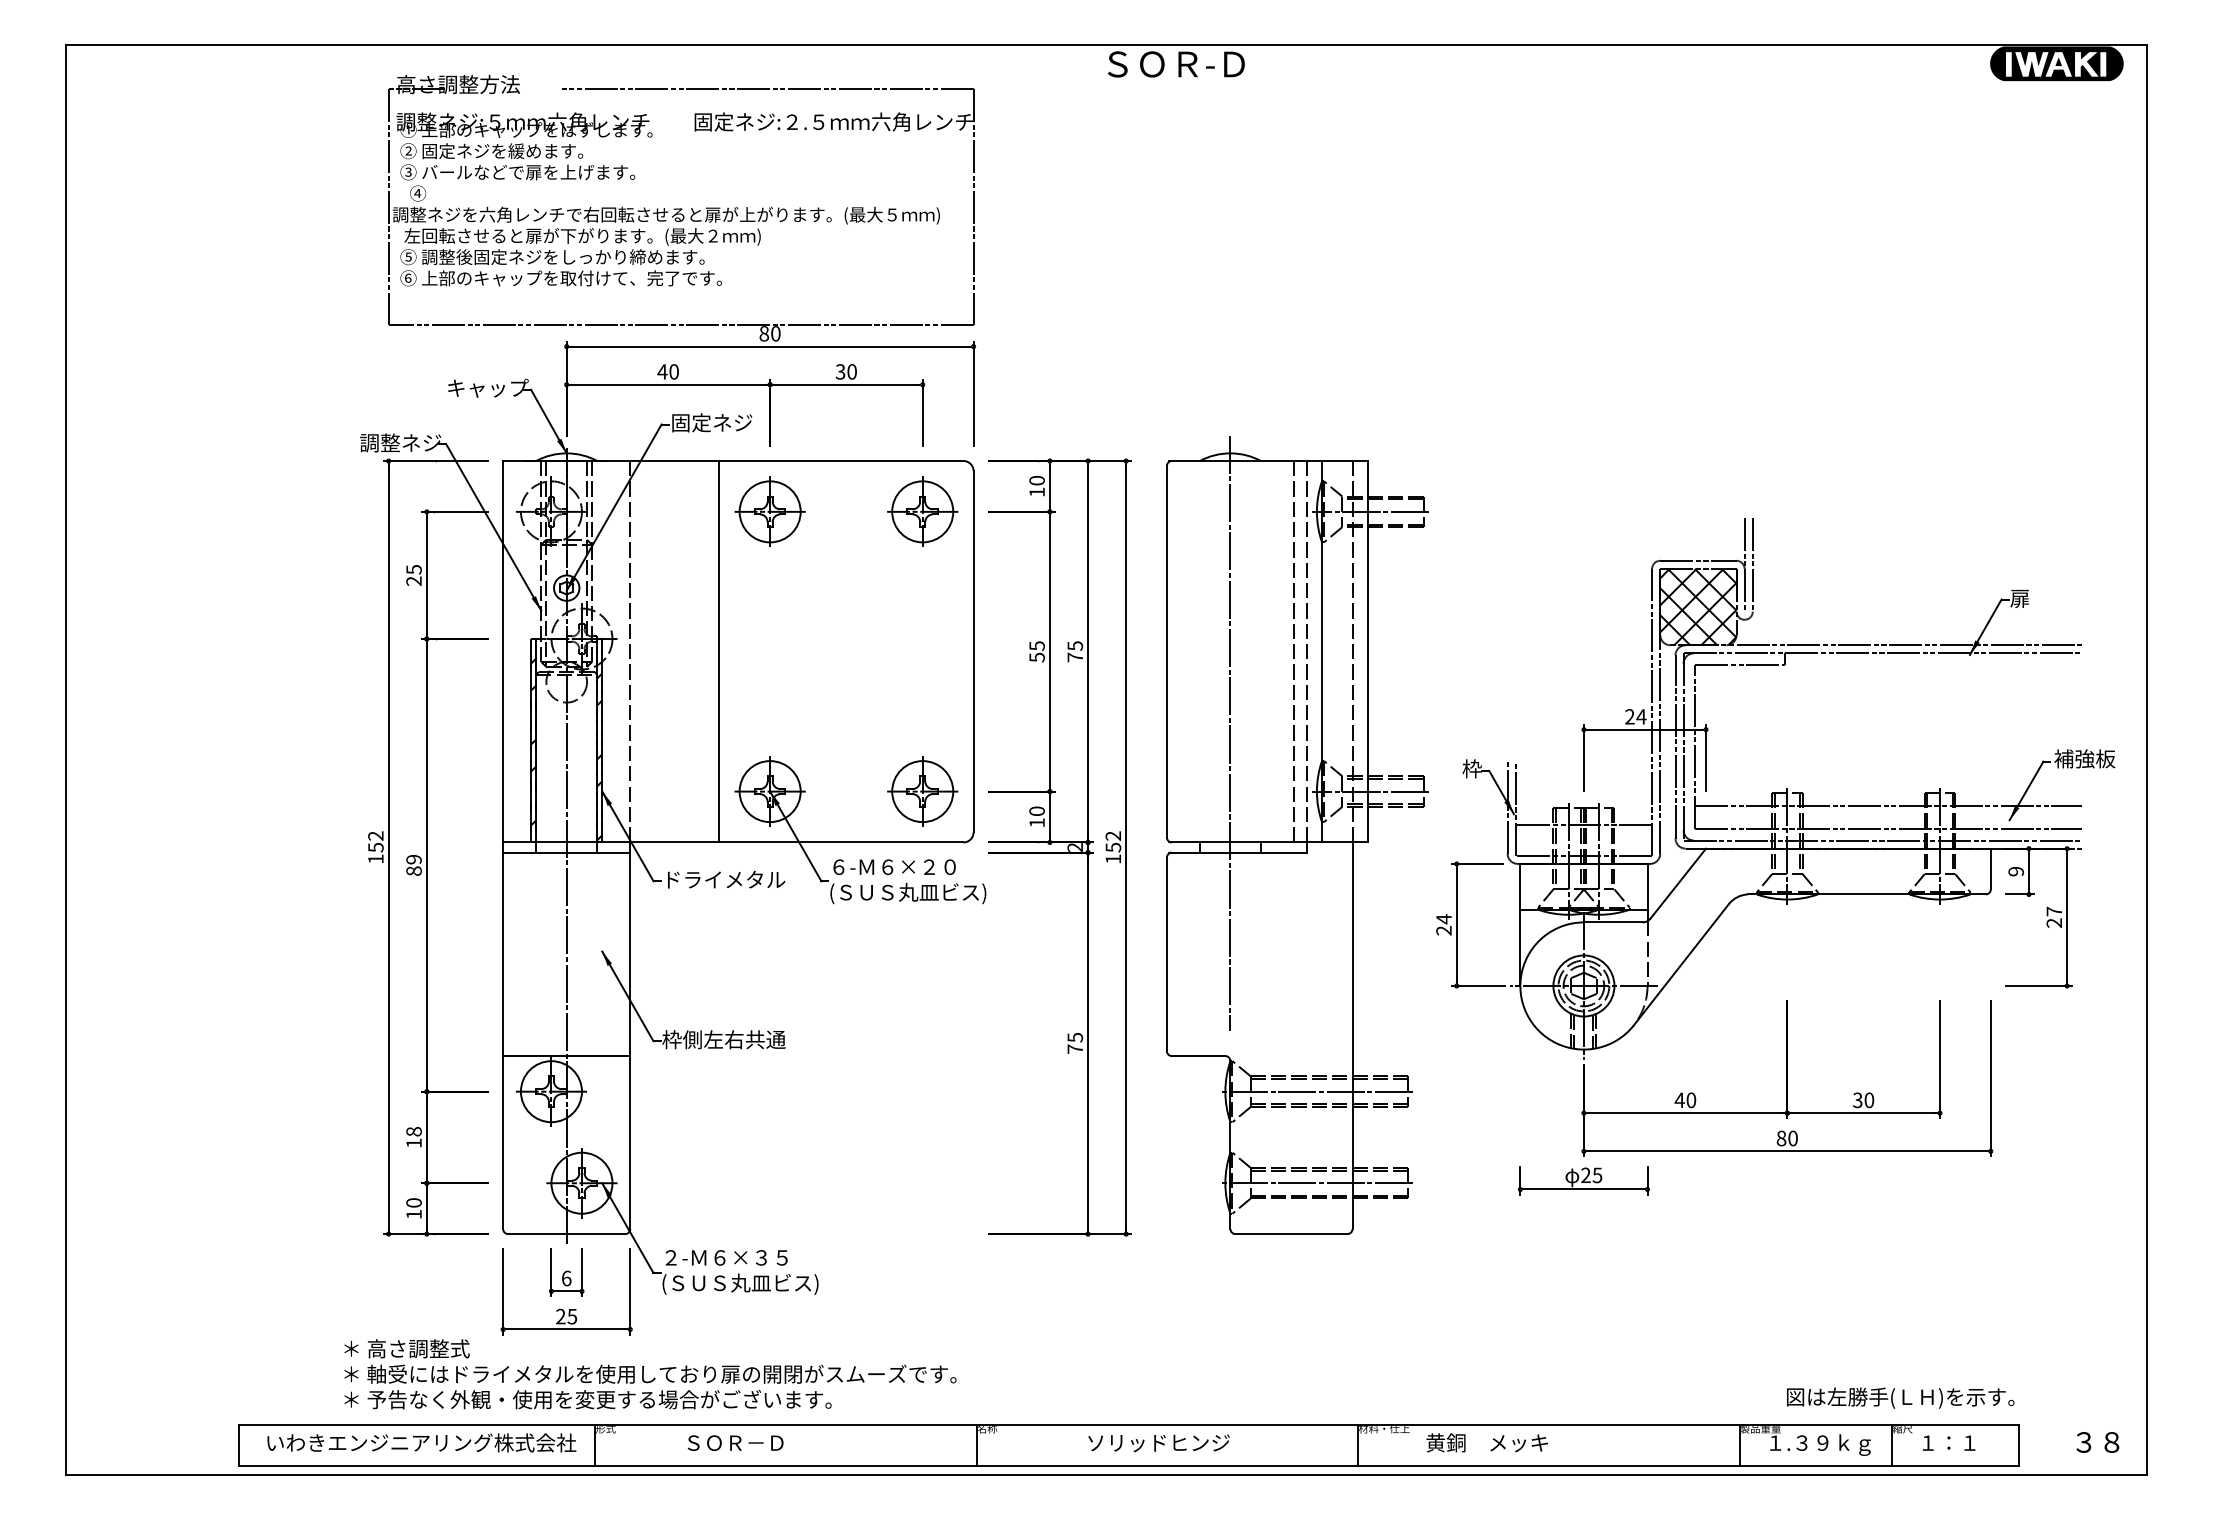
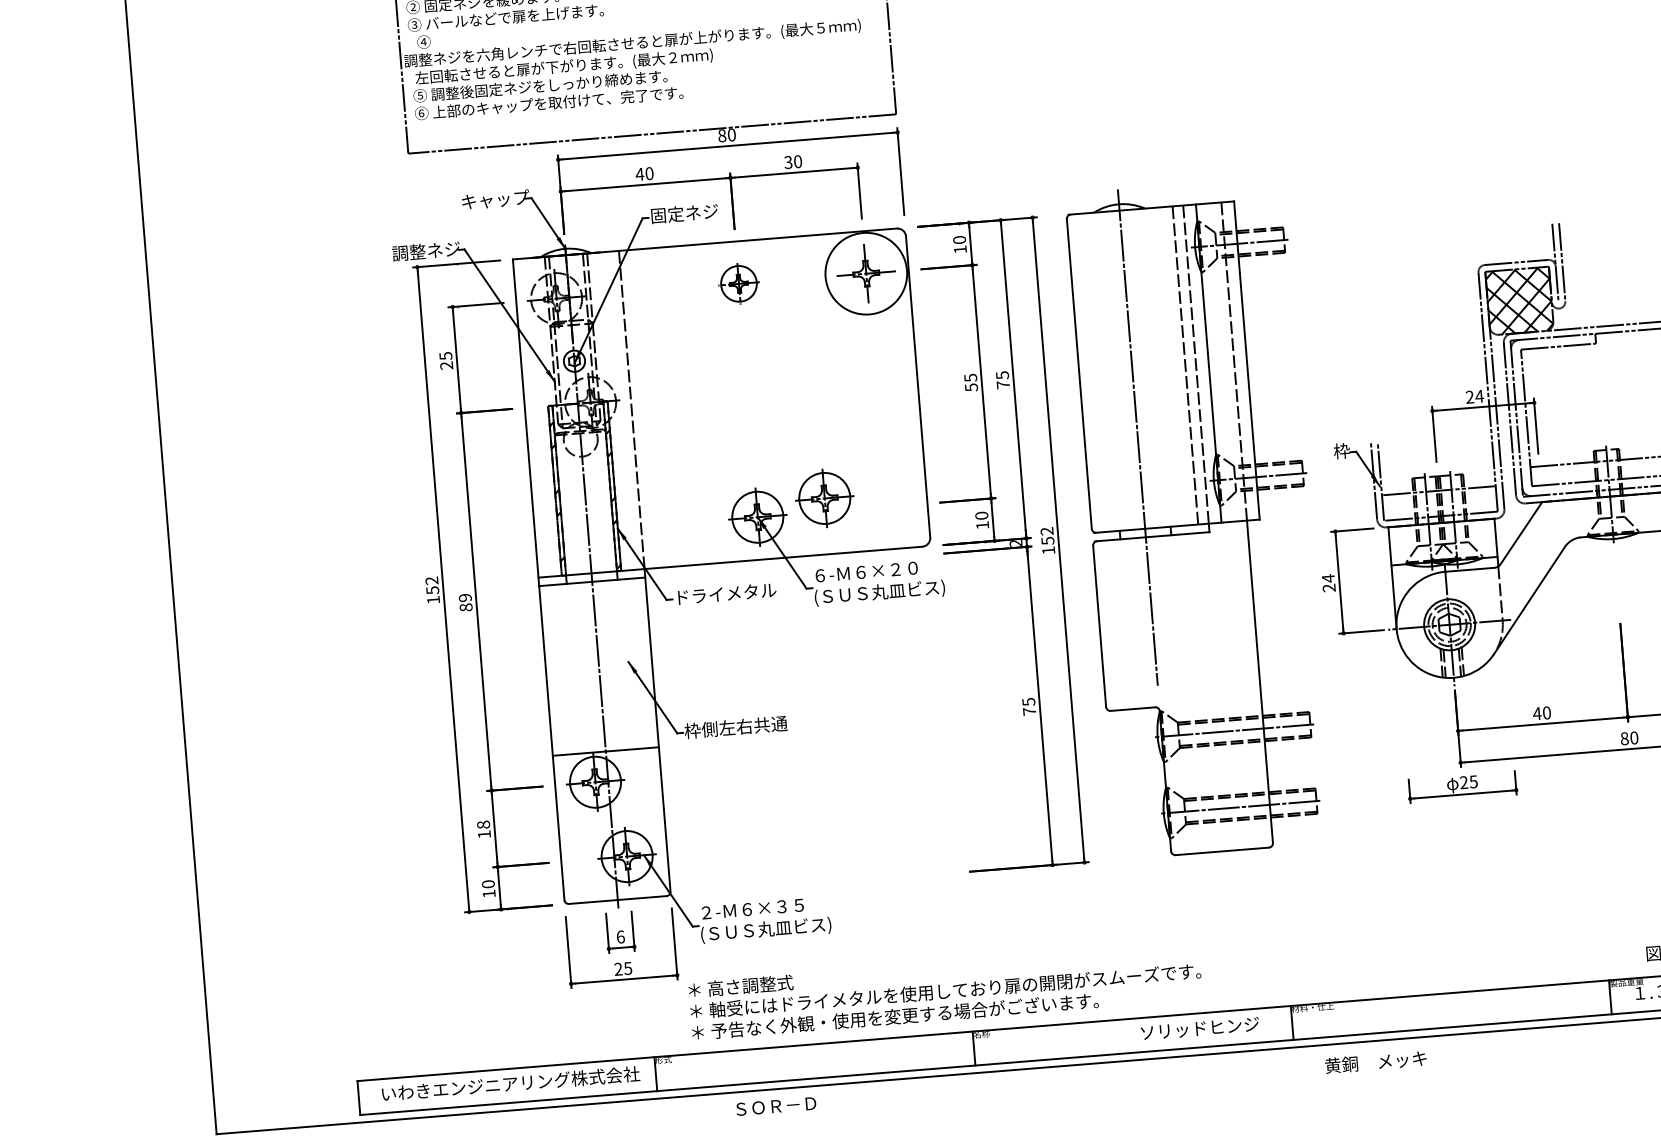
part: (769, 511) -> (738, 283), size x0.7
circle: (922, 511) -> (866, 273), size x1.6
line: (719, 651) -> (706, 403), removed
part: (922, 791) -> (824, 498), moved
text: (650, 1374) -> (945, 991), moved
text: (735, 1442) -> (776, 1105), moved
text: (1486, 1442) -> (1375, 1061), moved
text: (1158, 1443) -> (1199, 1029), moved

